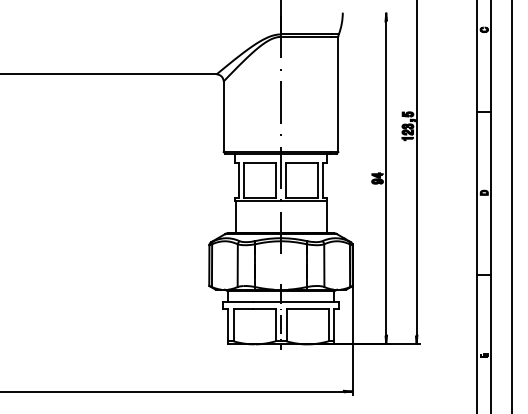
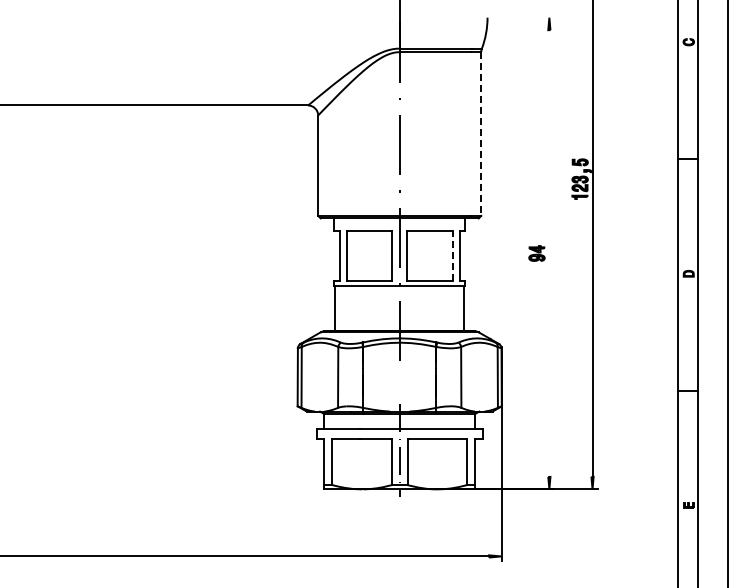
line: (338, 94) -> (481, 134), solid -> dashed
line: (386, 178) -> (549, 253), removed
line: (318, 179) -> (452, 255), solid -> dashed

